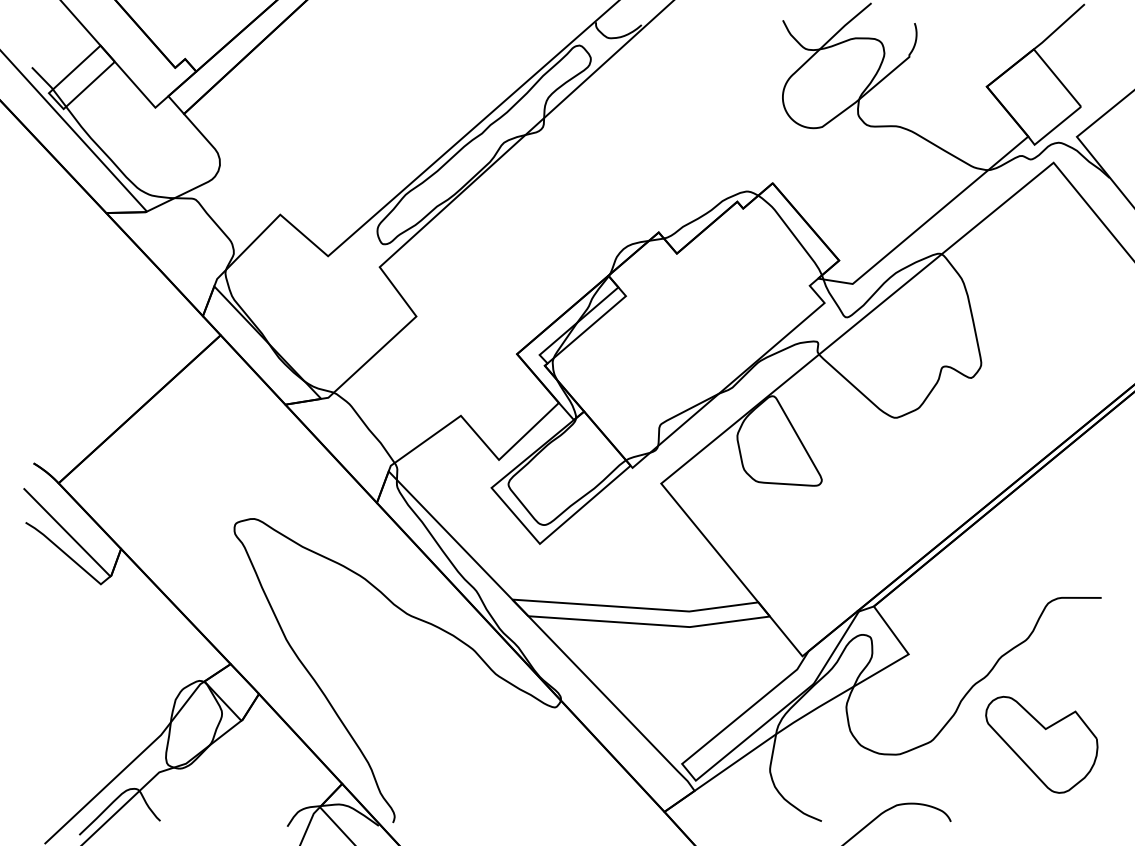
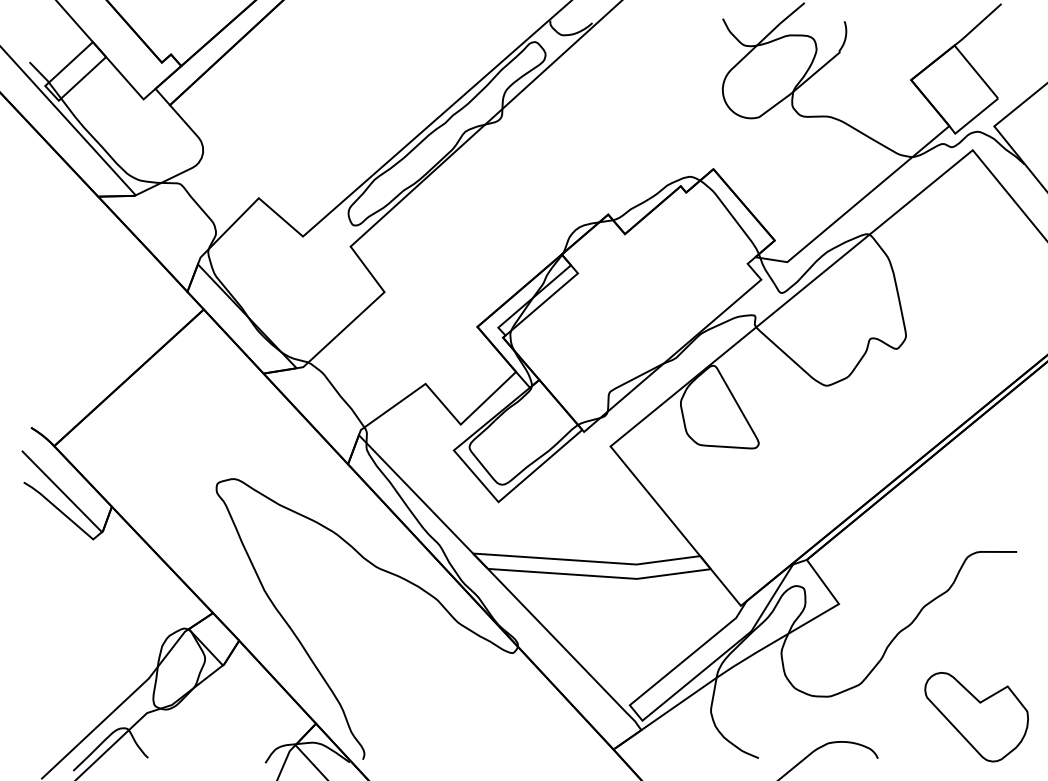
part: (1041, 744) -> (976, 716), moved

